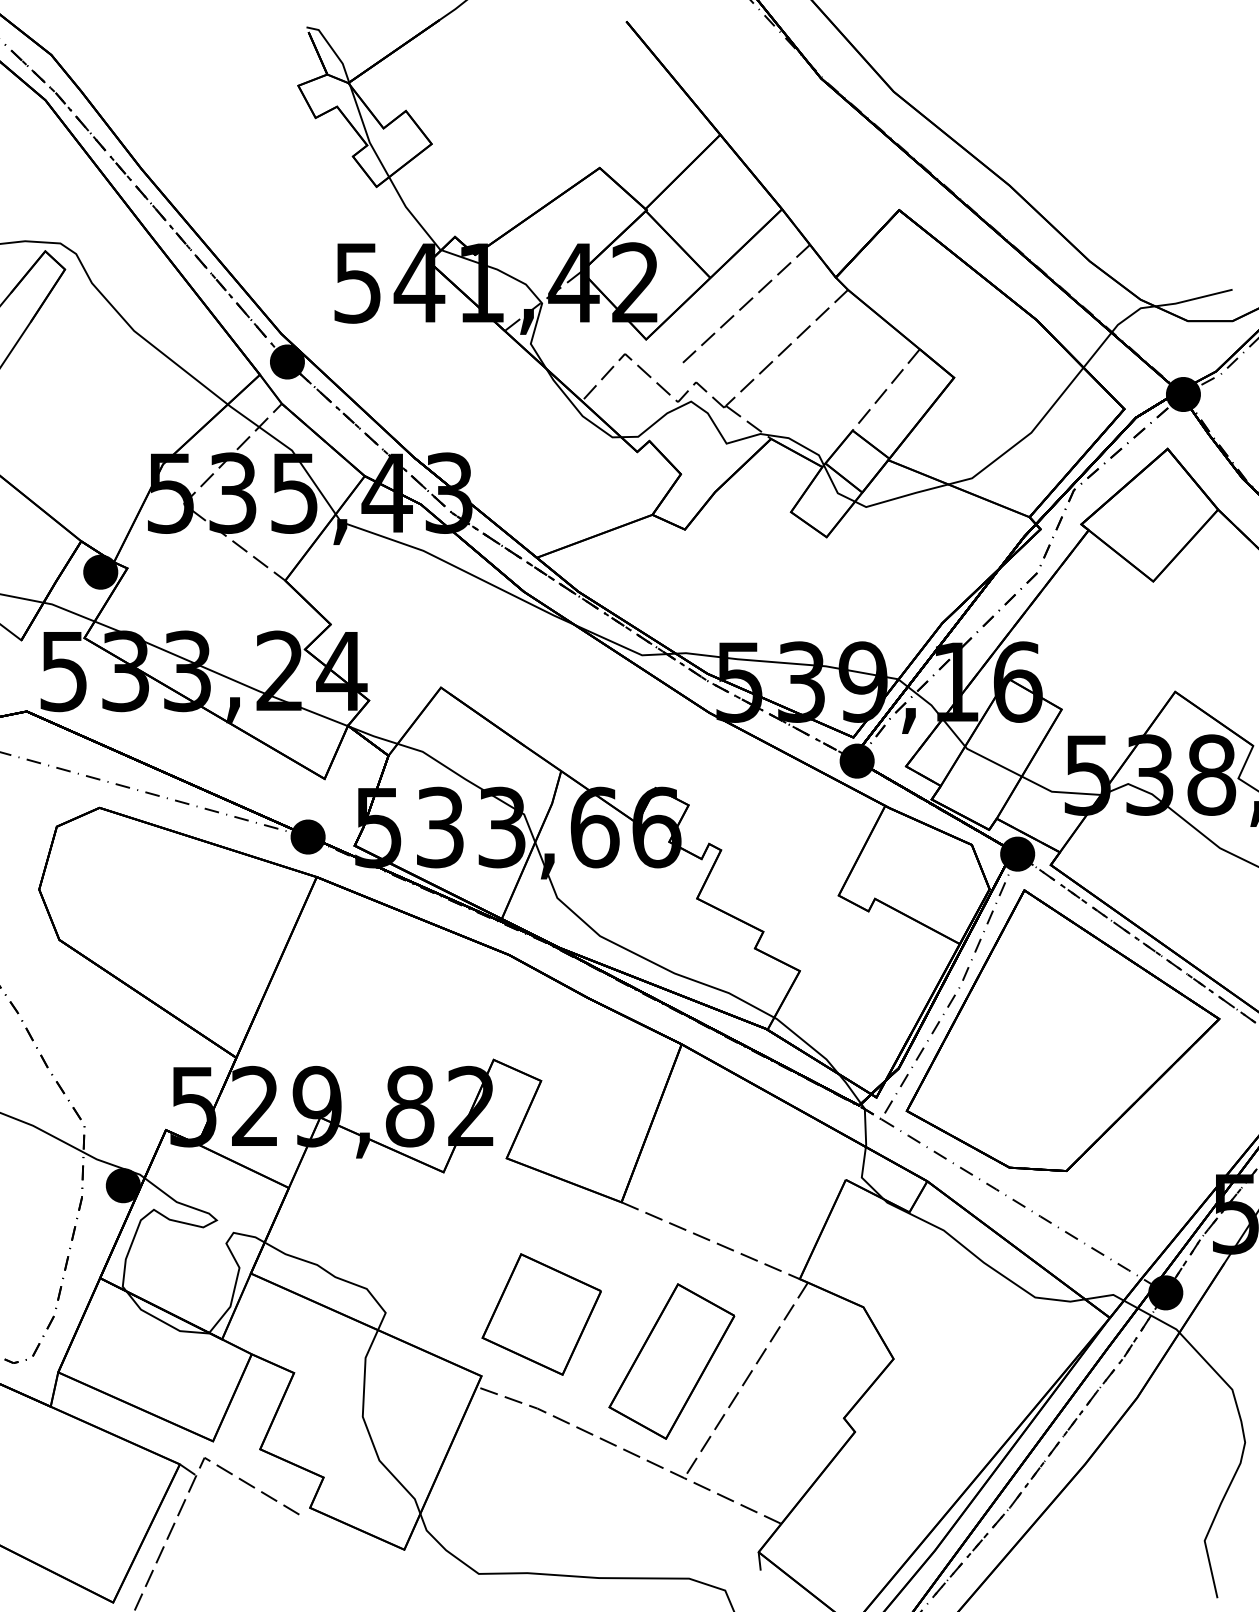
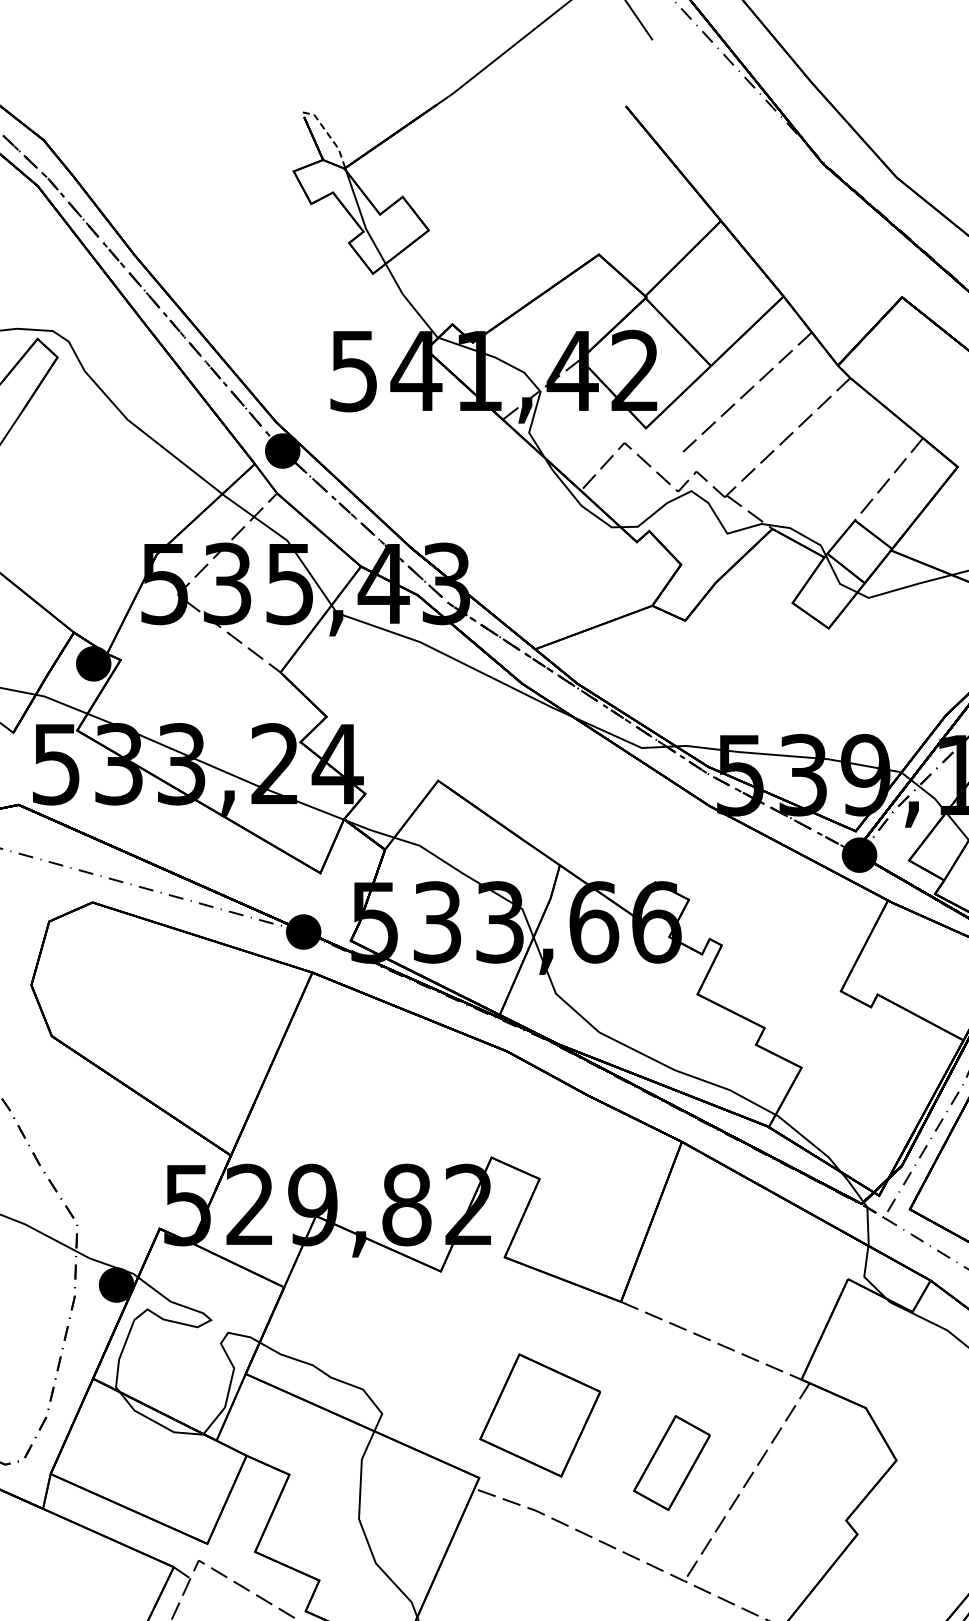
line: (332, 49) -> (328, 134), solid -> dashed
part: (671, 1361) -> (671, 1463), size x0.6

